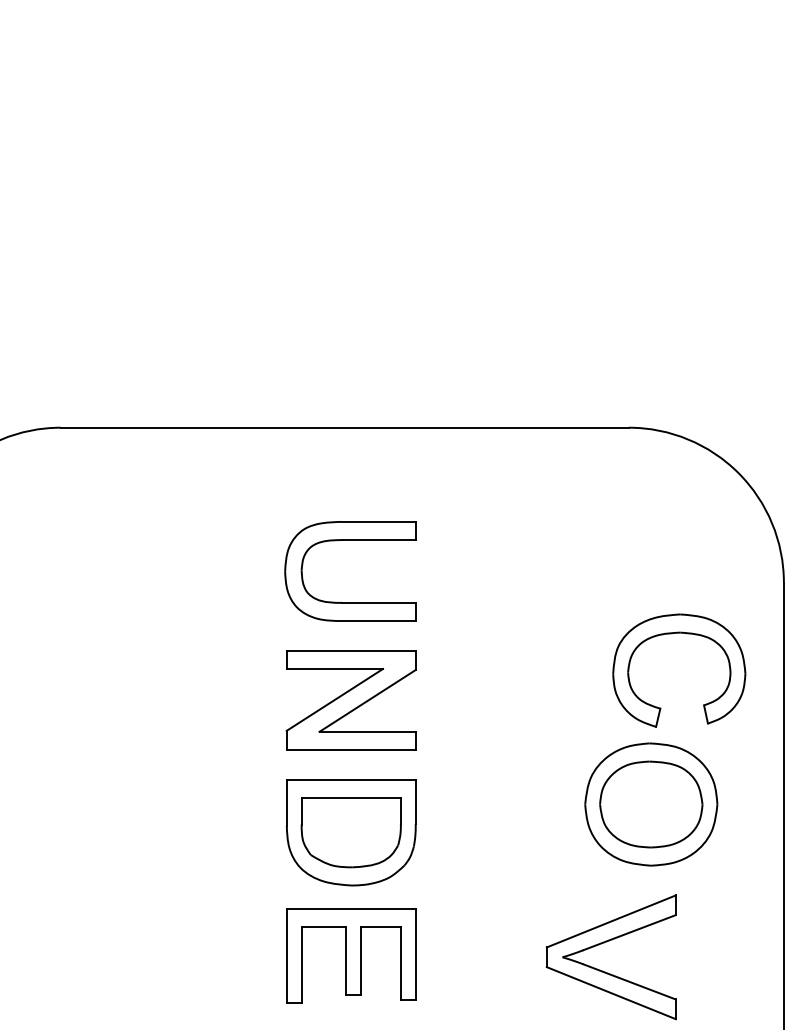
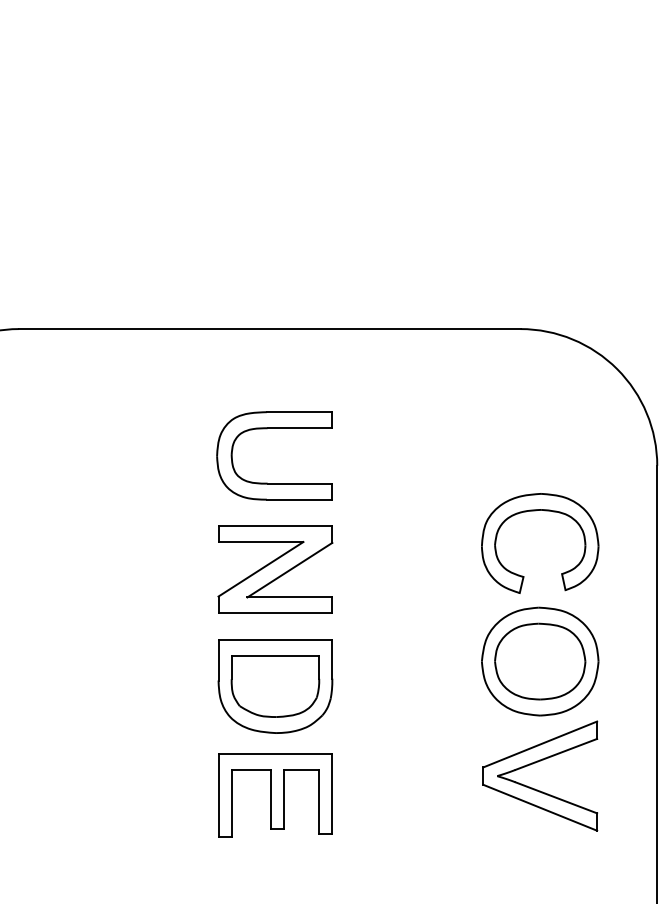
part: (671, 634) -> (533, 511), moved
part: (605, 971) -> (535, 788), moved

